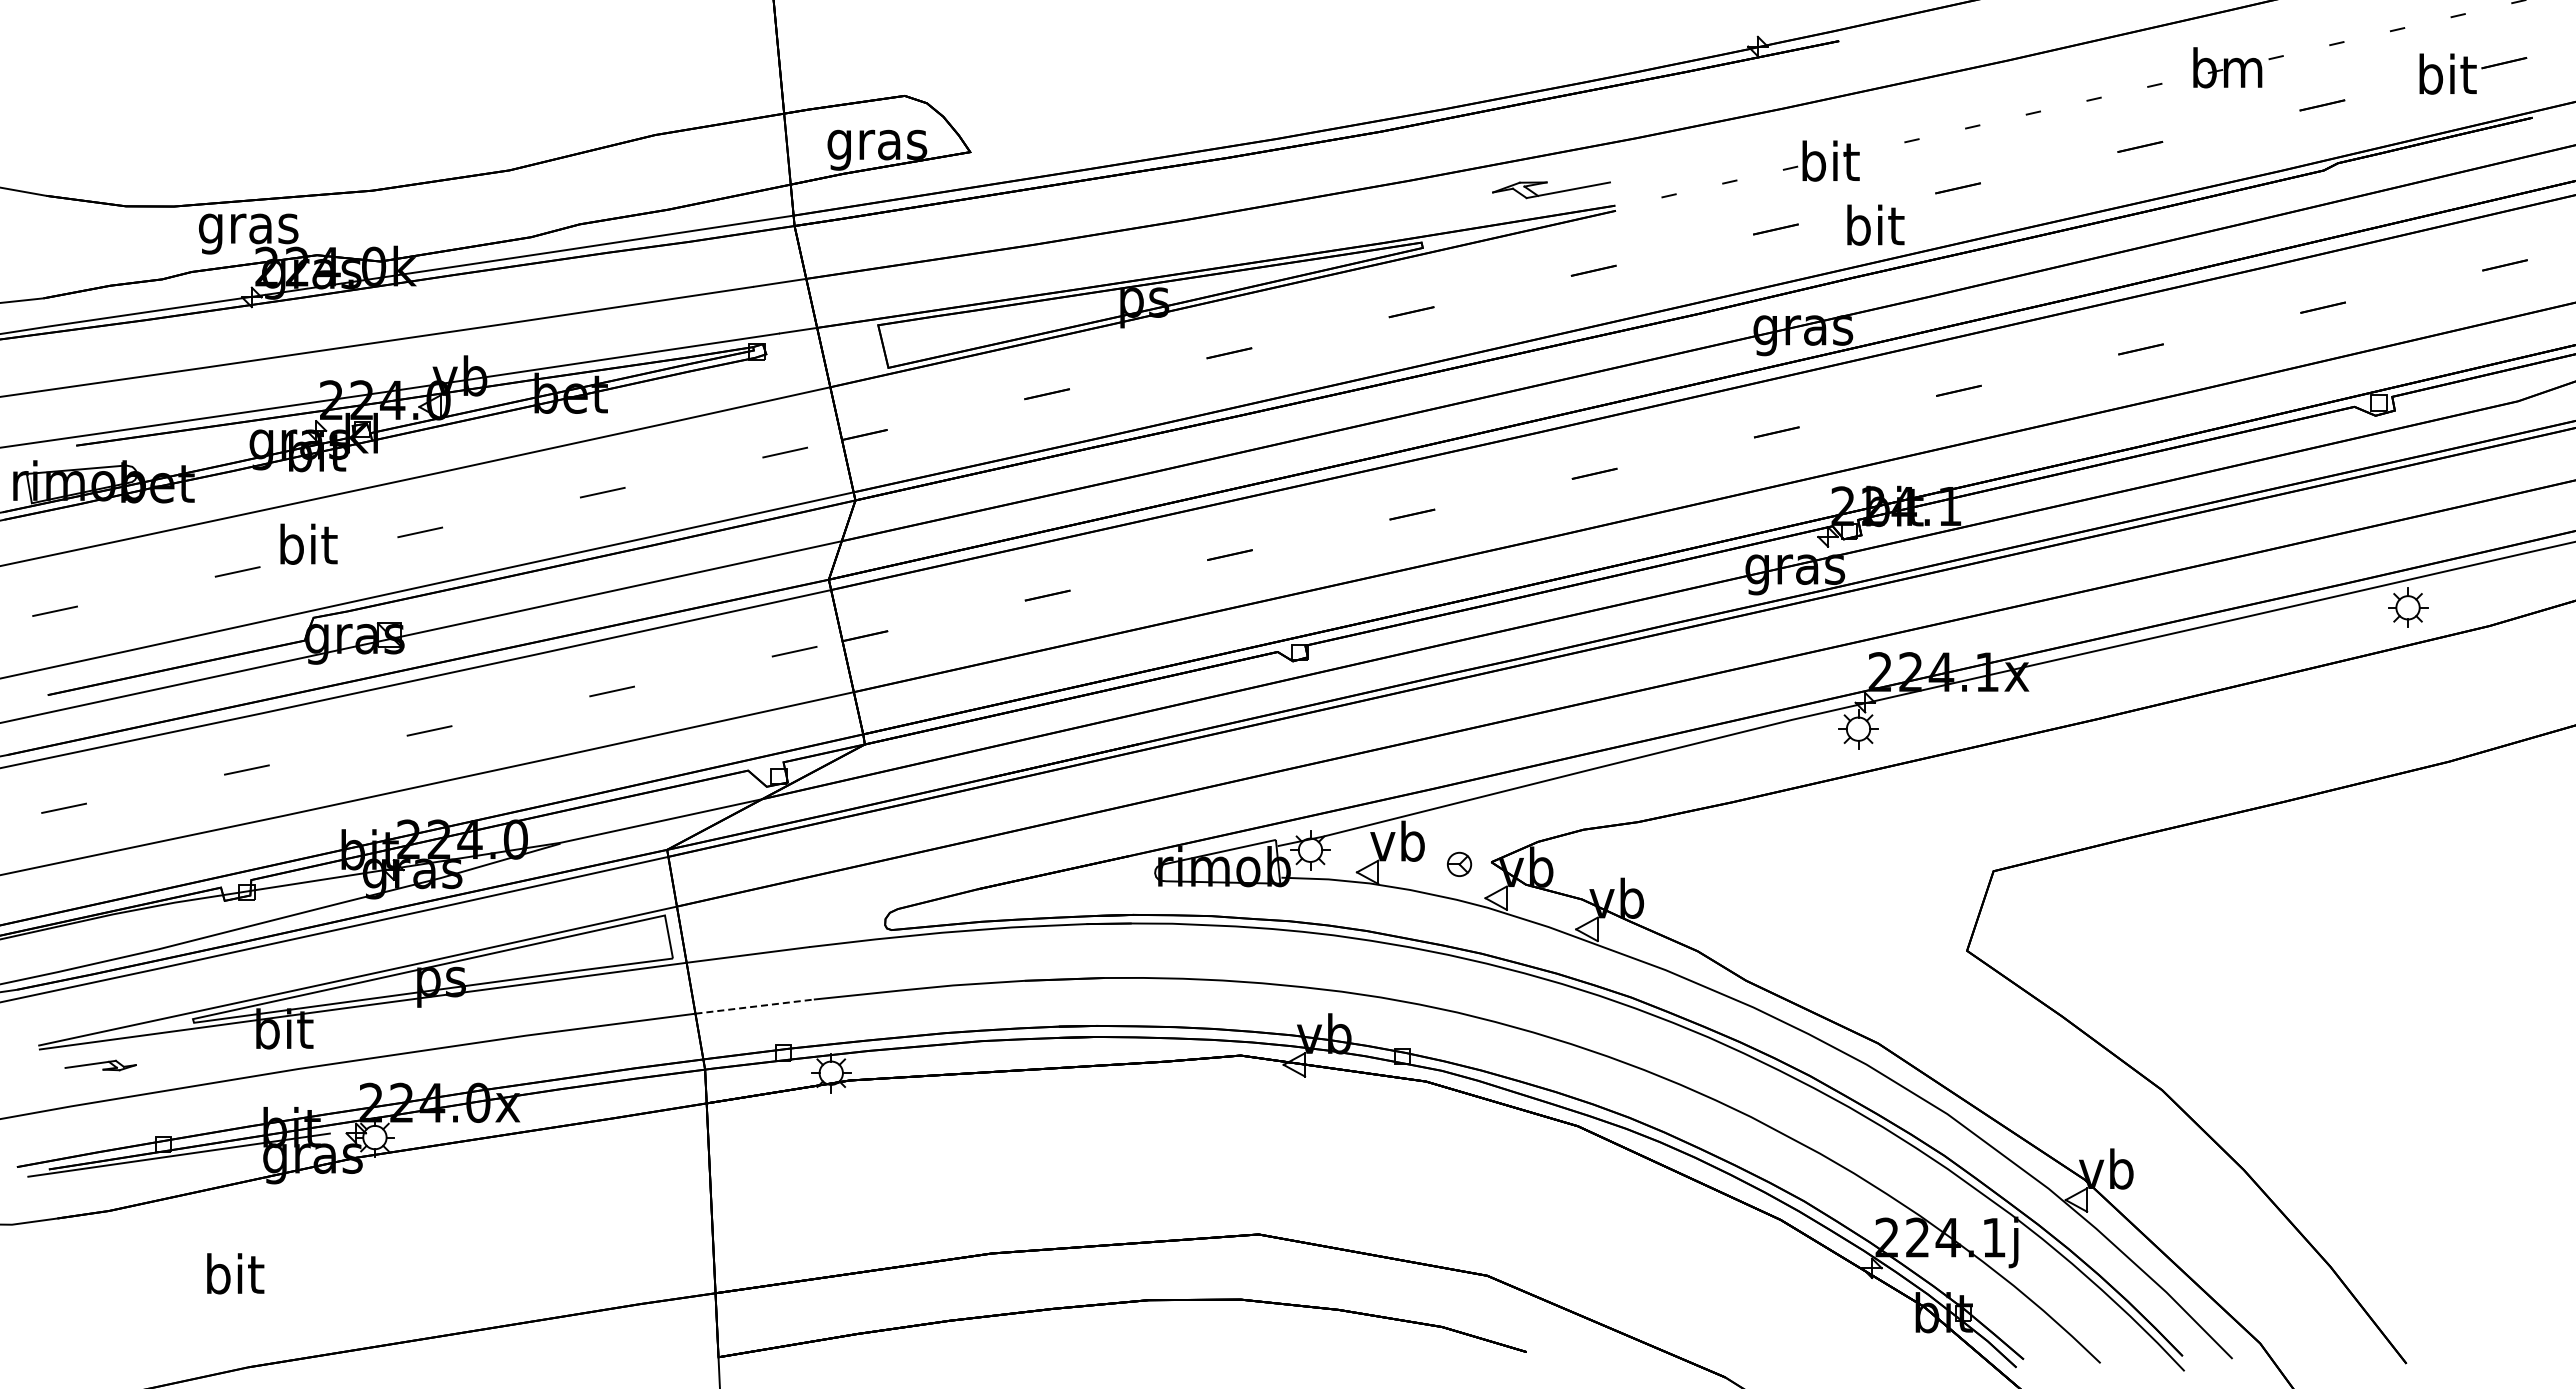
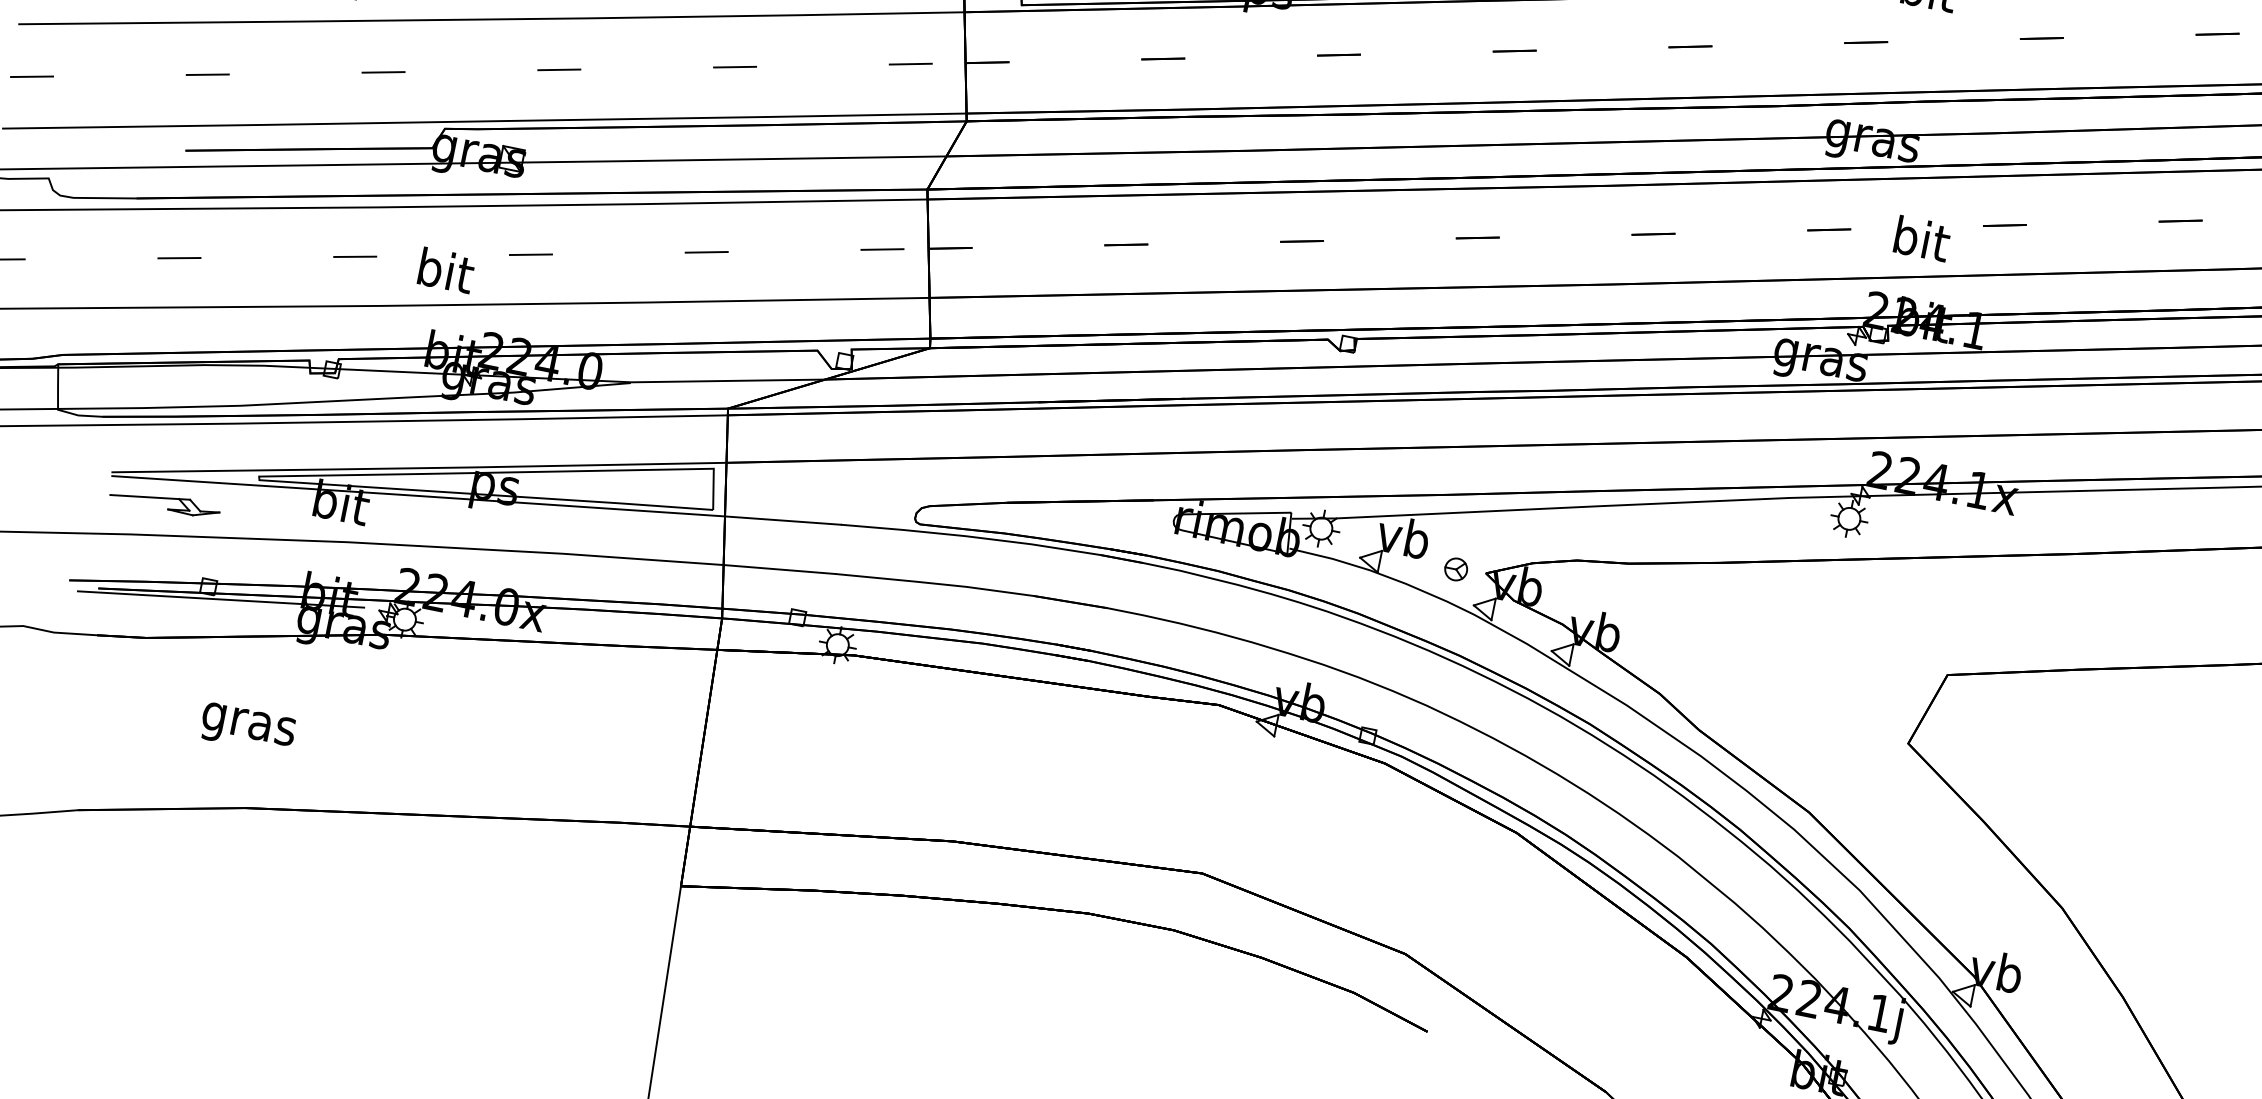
text: (1875, 224) -> (1922, 238), moved
text: (308, 543) -> (446, 269), moved
line: (754, 1006) -> (779, 569), dashed -> solid
part: (100, 1065) -> (165, 502), size x1.67
text: (234, 1278) -> (249, 723), bit -> gras

